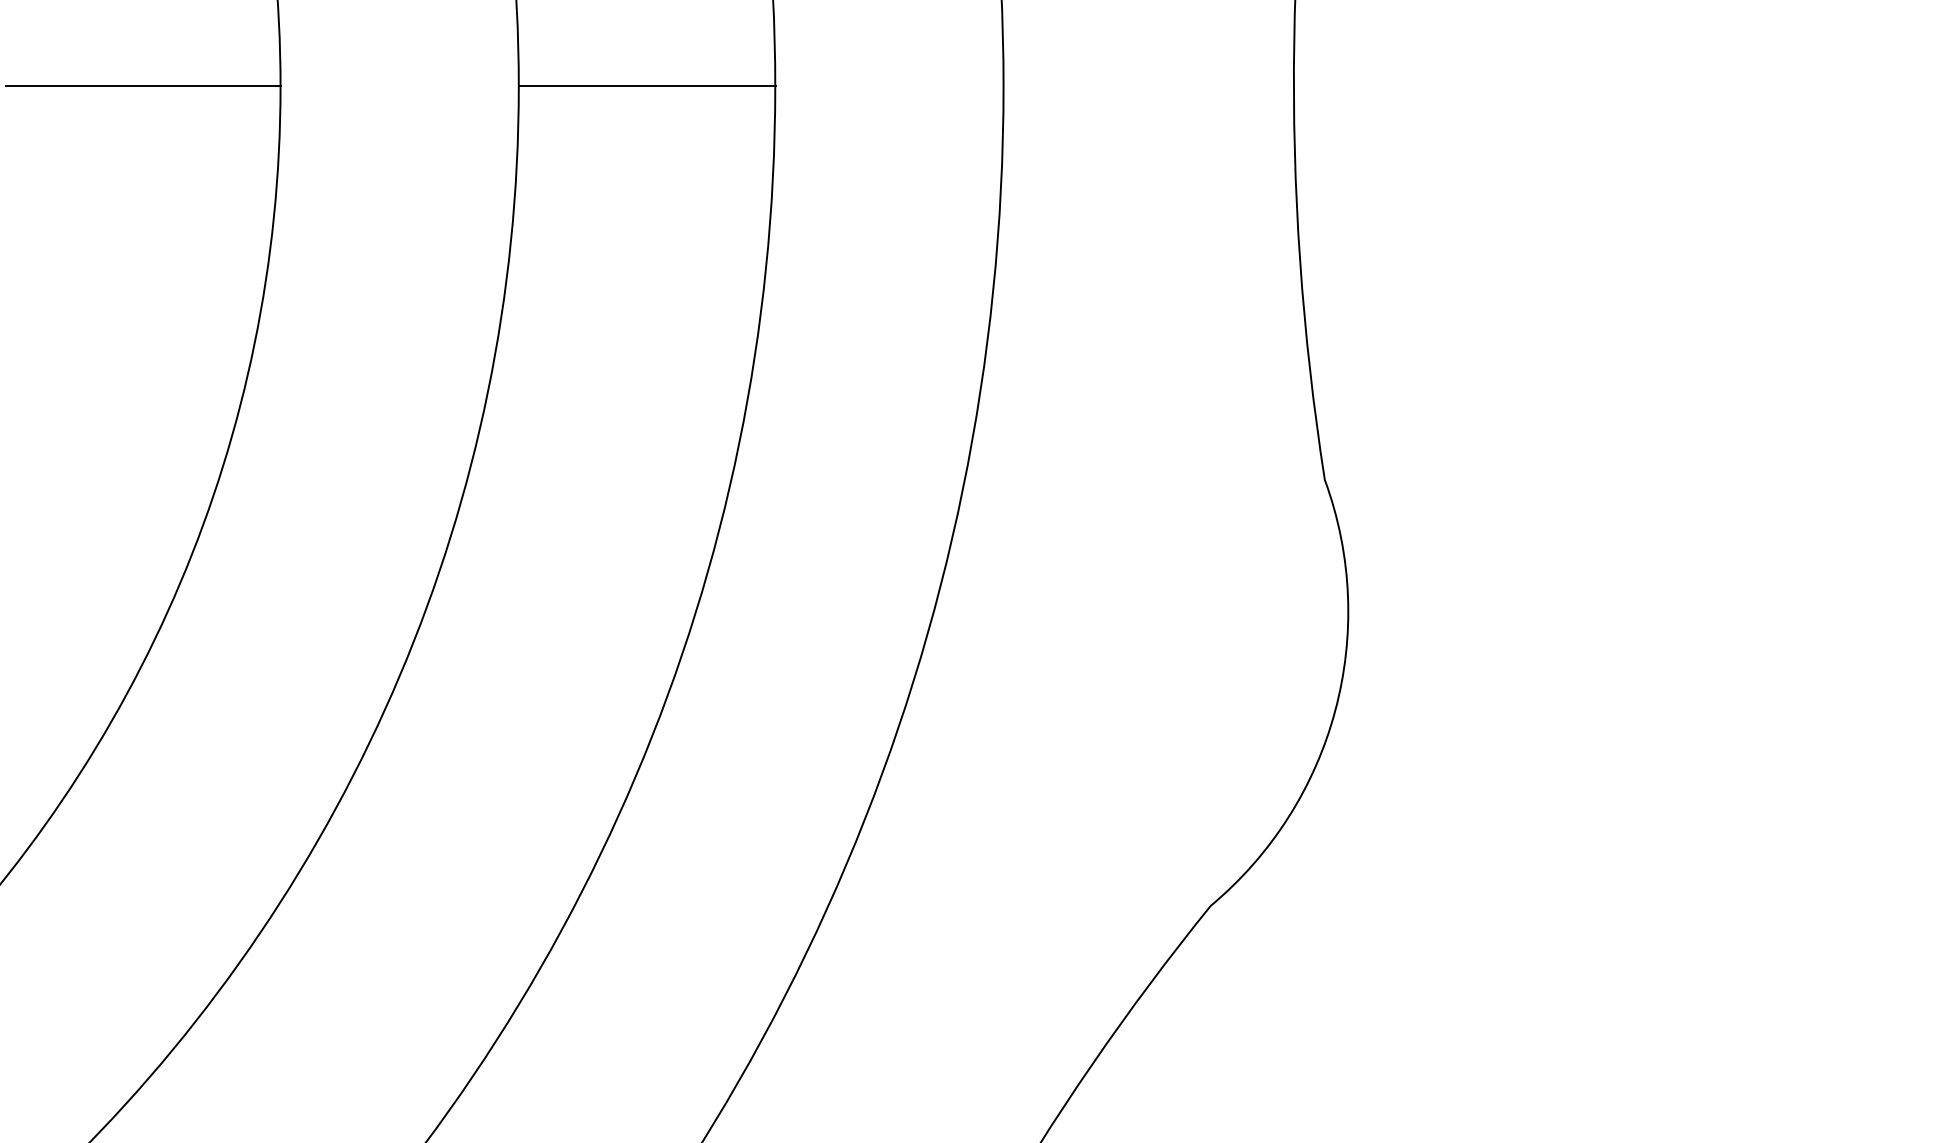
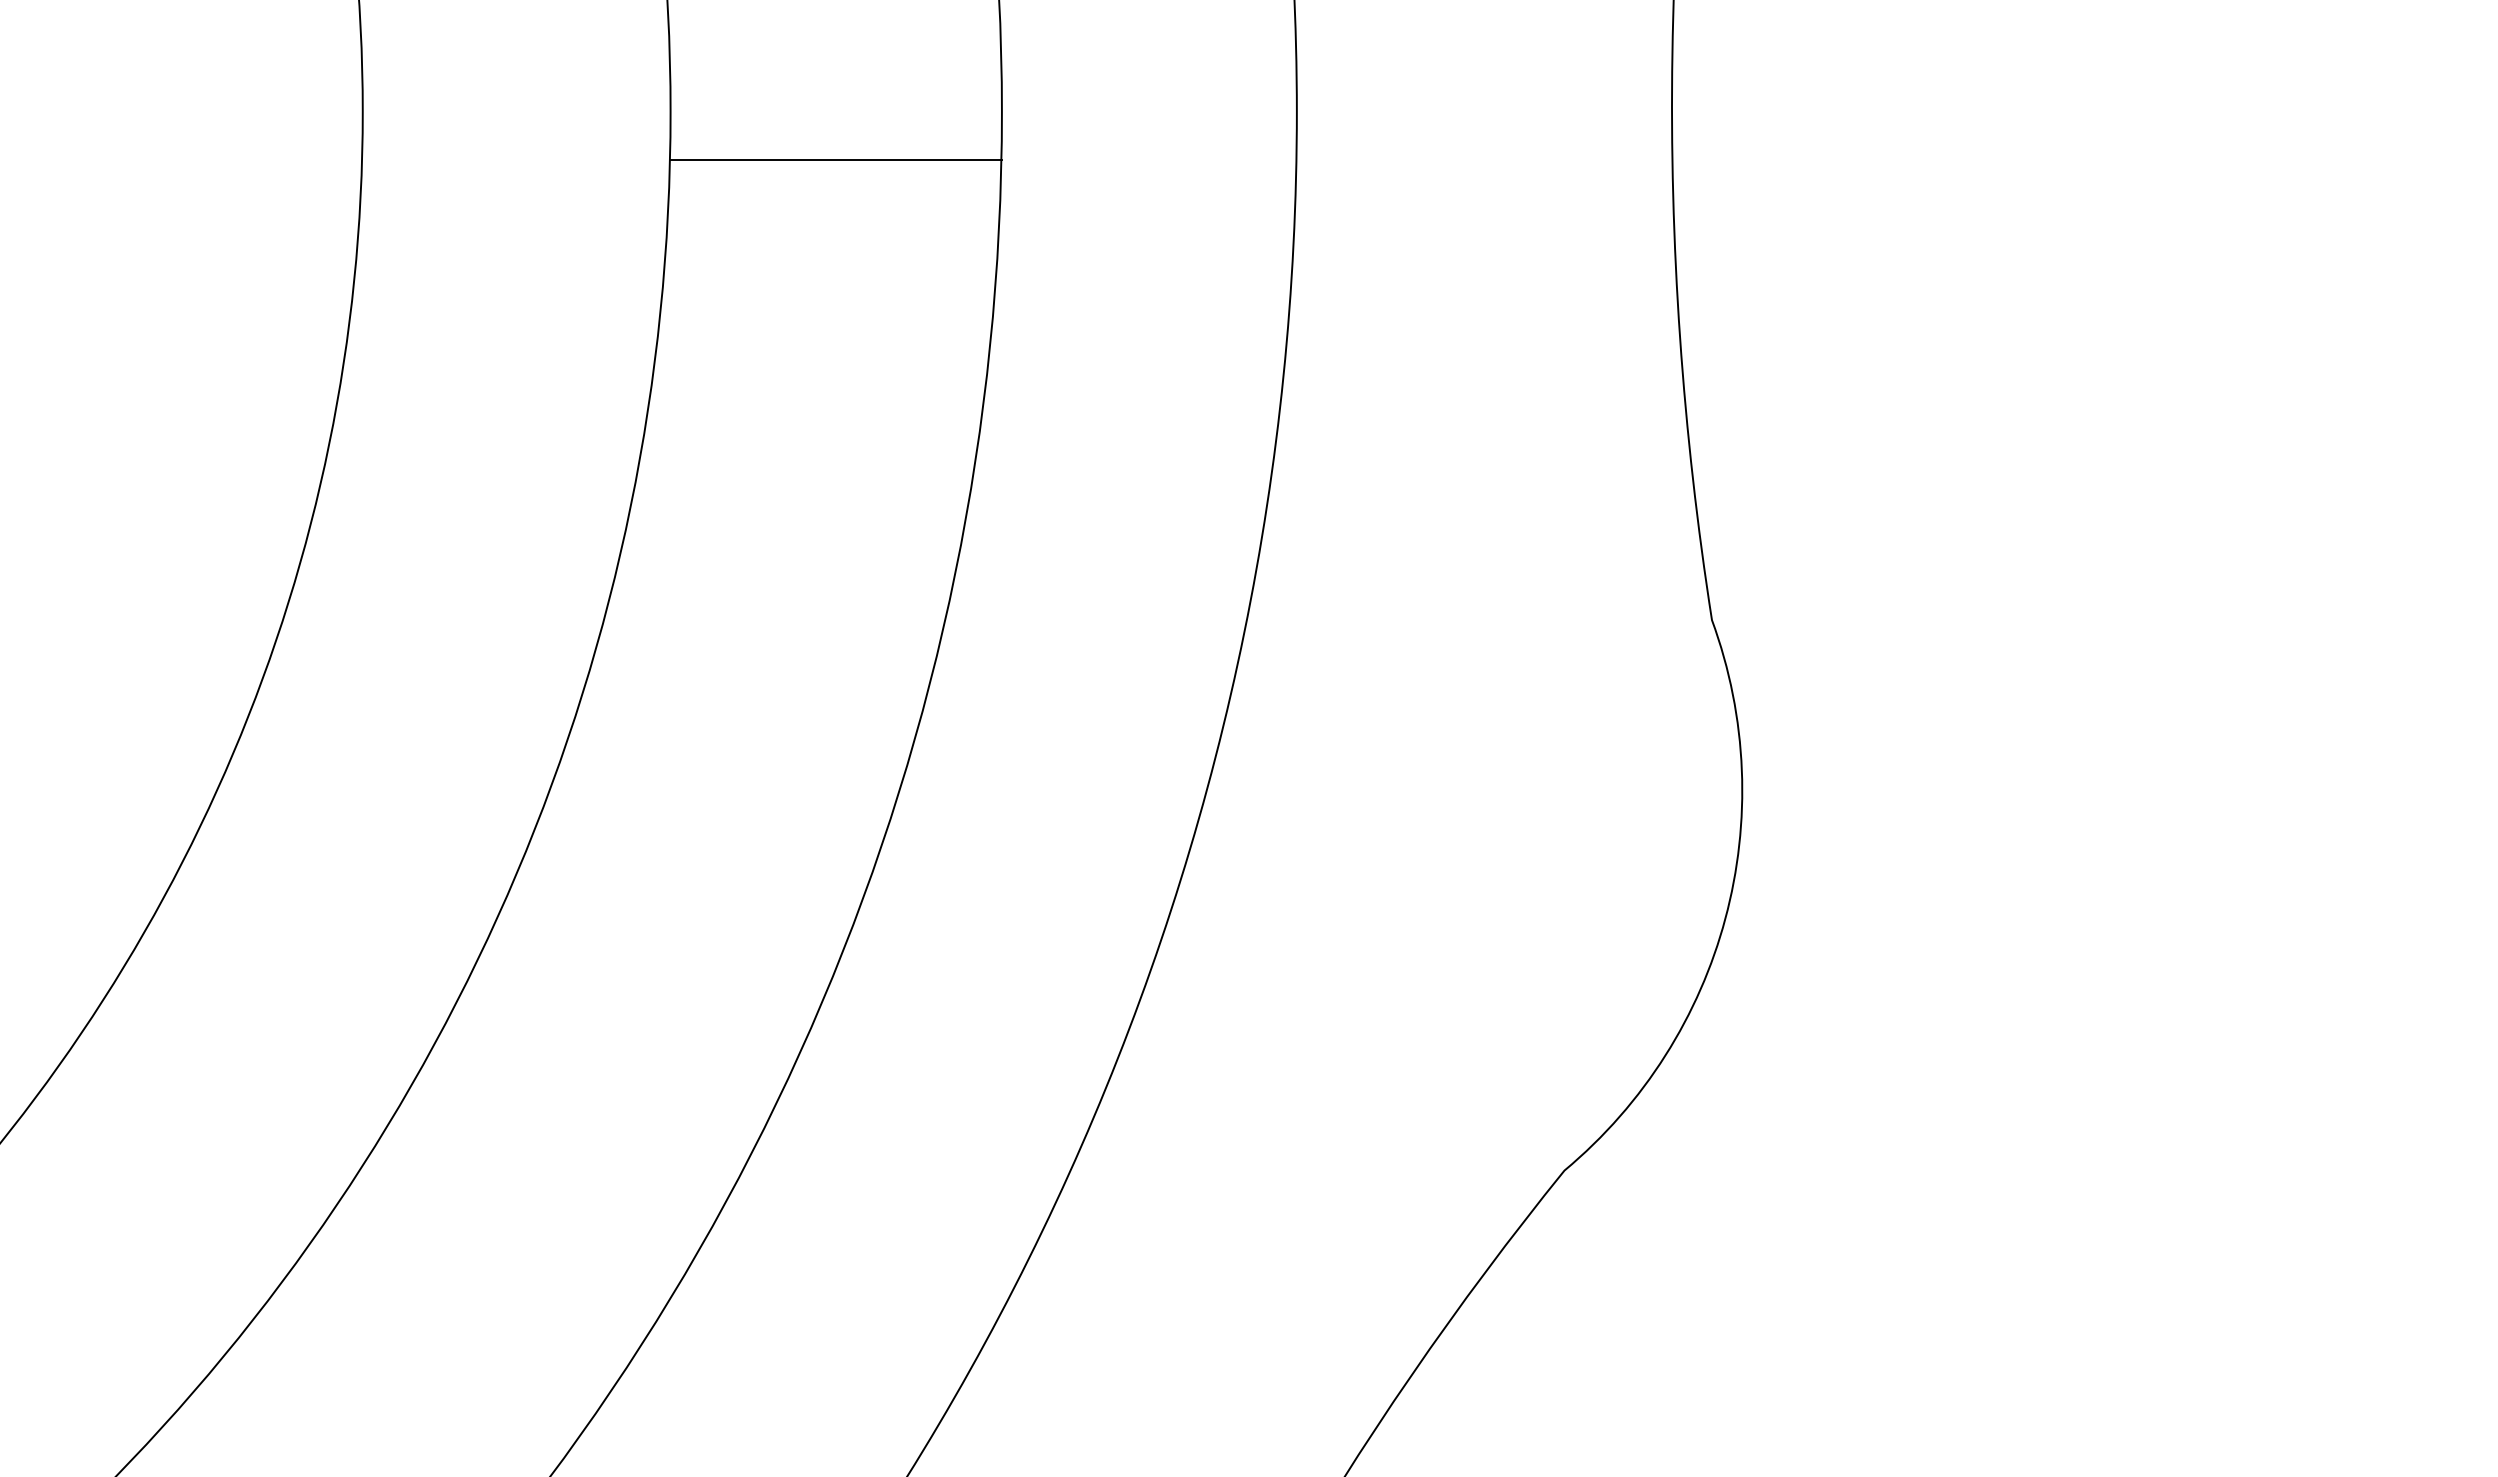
line: (143, 86) -> (185, 111), removed
line: (647, 86) -> (836, 159), moved

